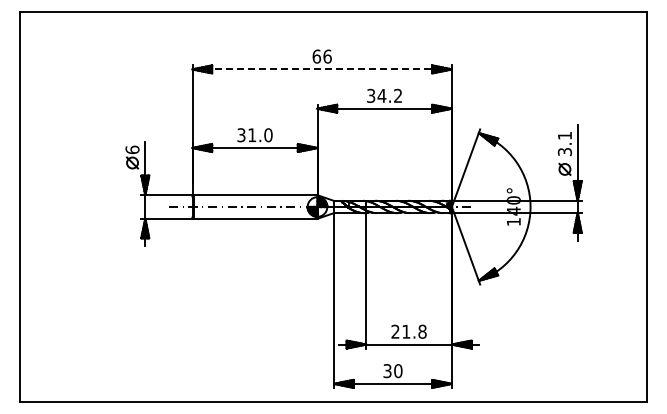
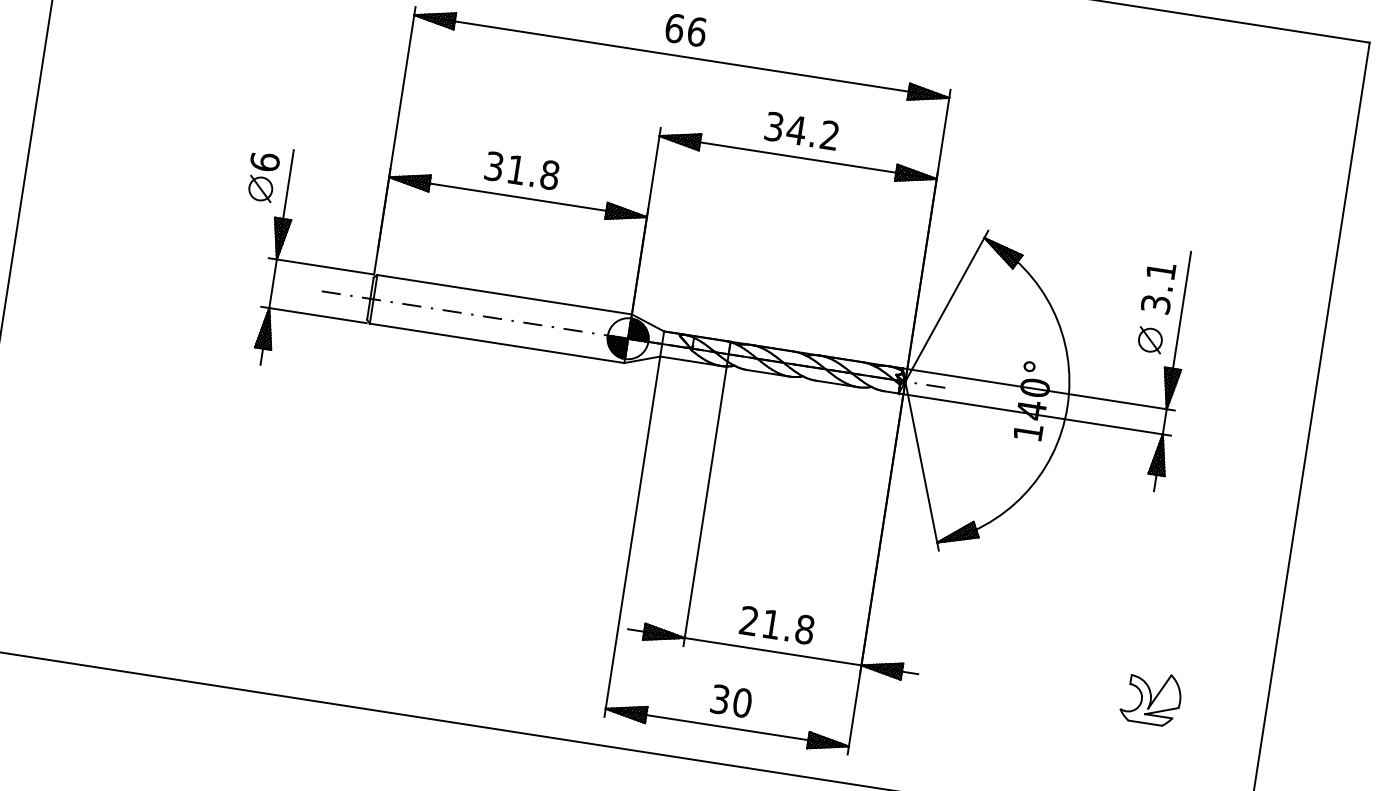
line: (322, 69) -> (682, 56), dashed -> solid
text: (268, 134) -> (550, 173), 31.0 -> 31.8
part: (591, 338) -> (1151, 697), added

